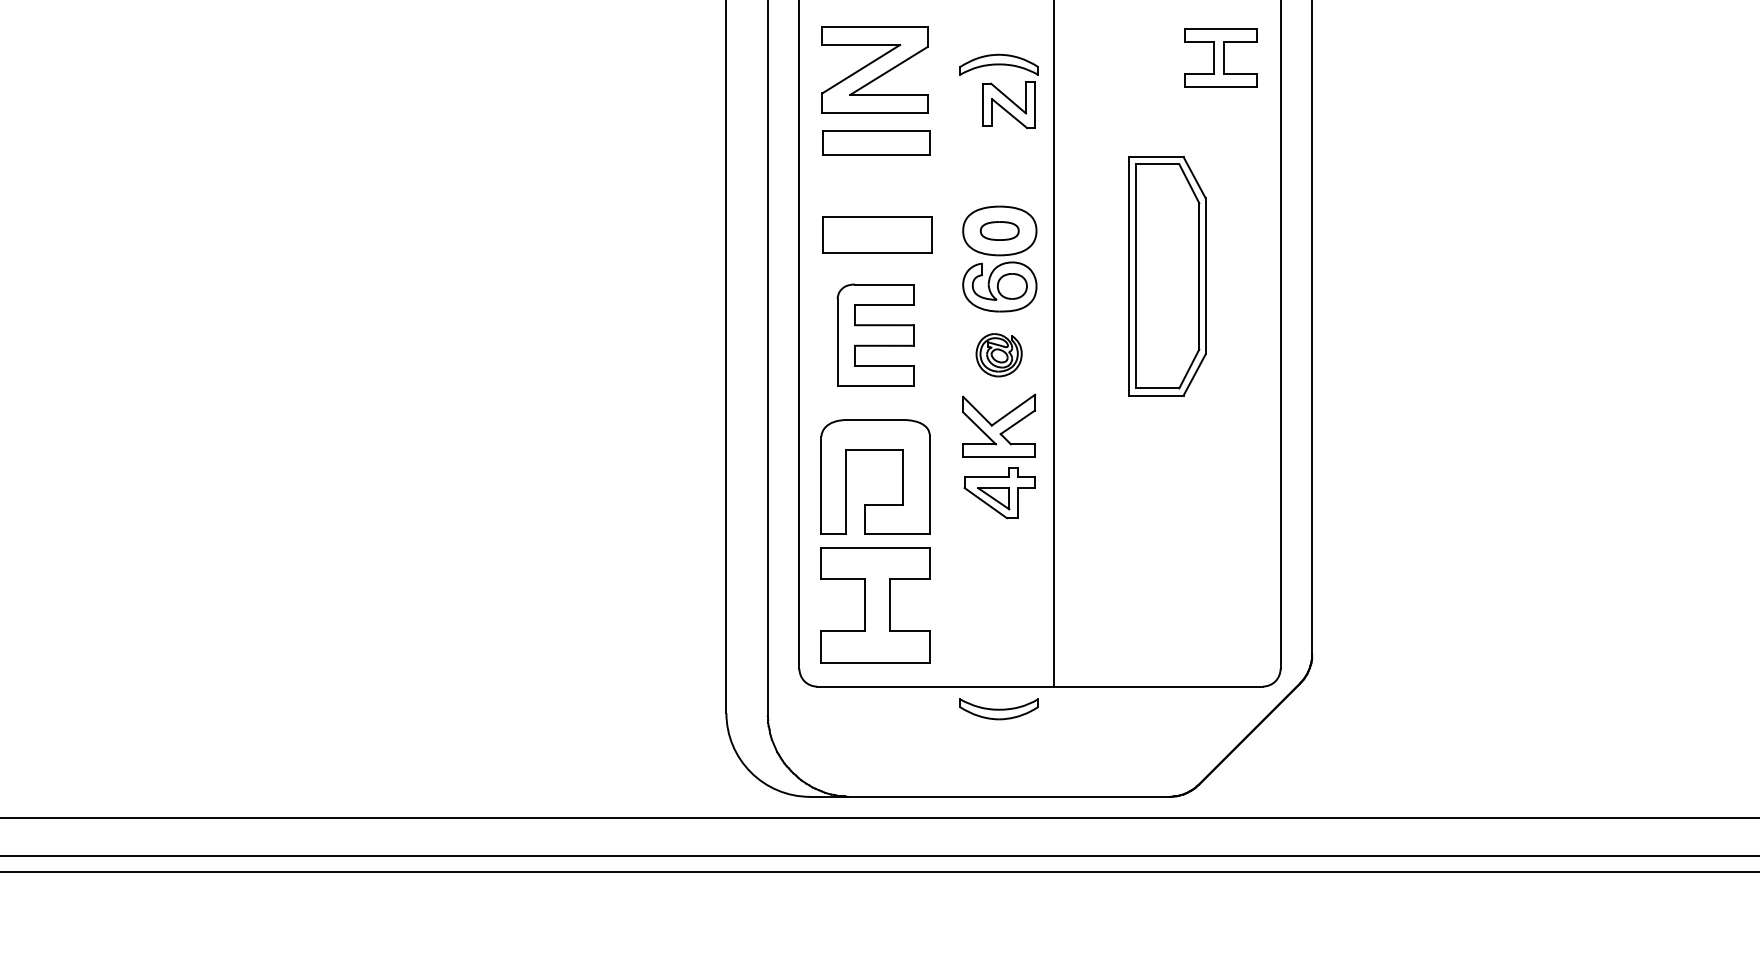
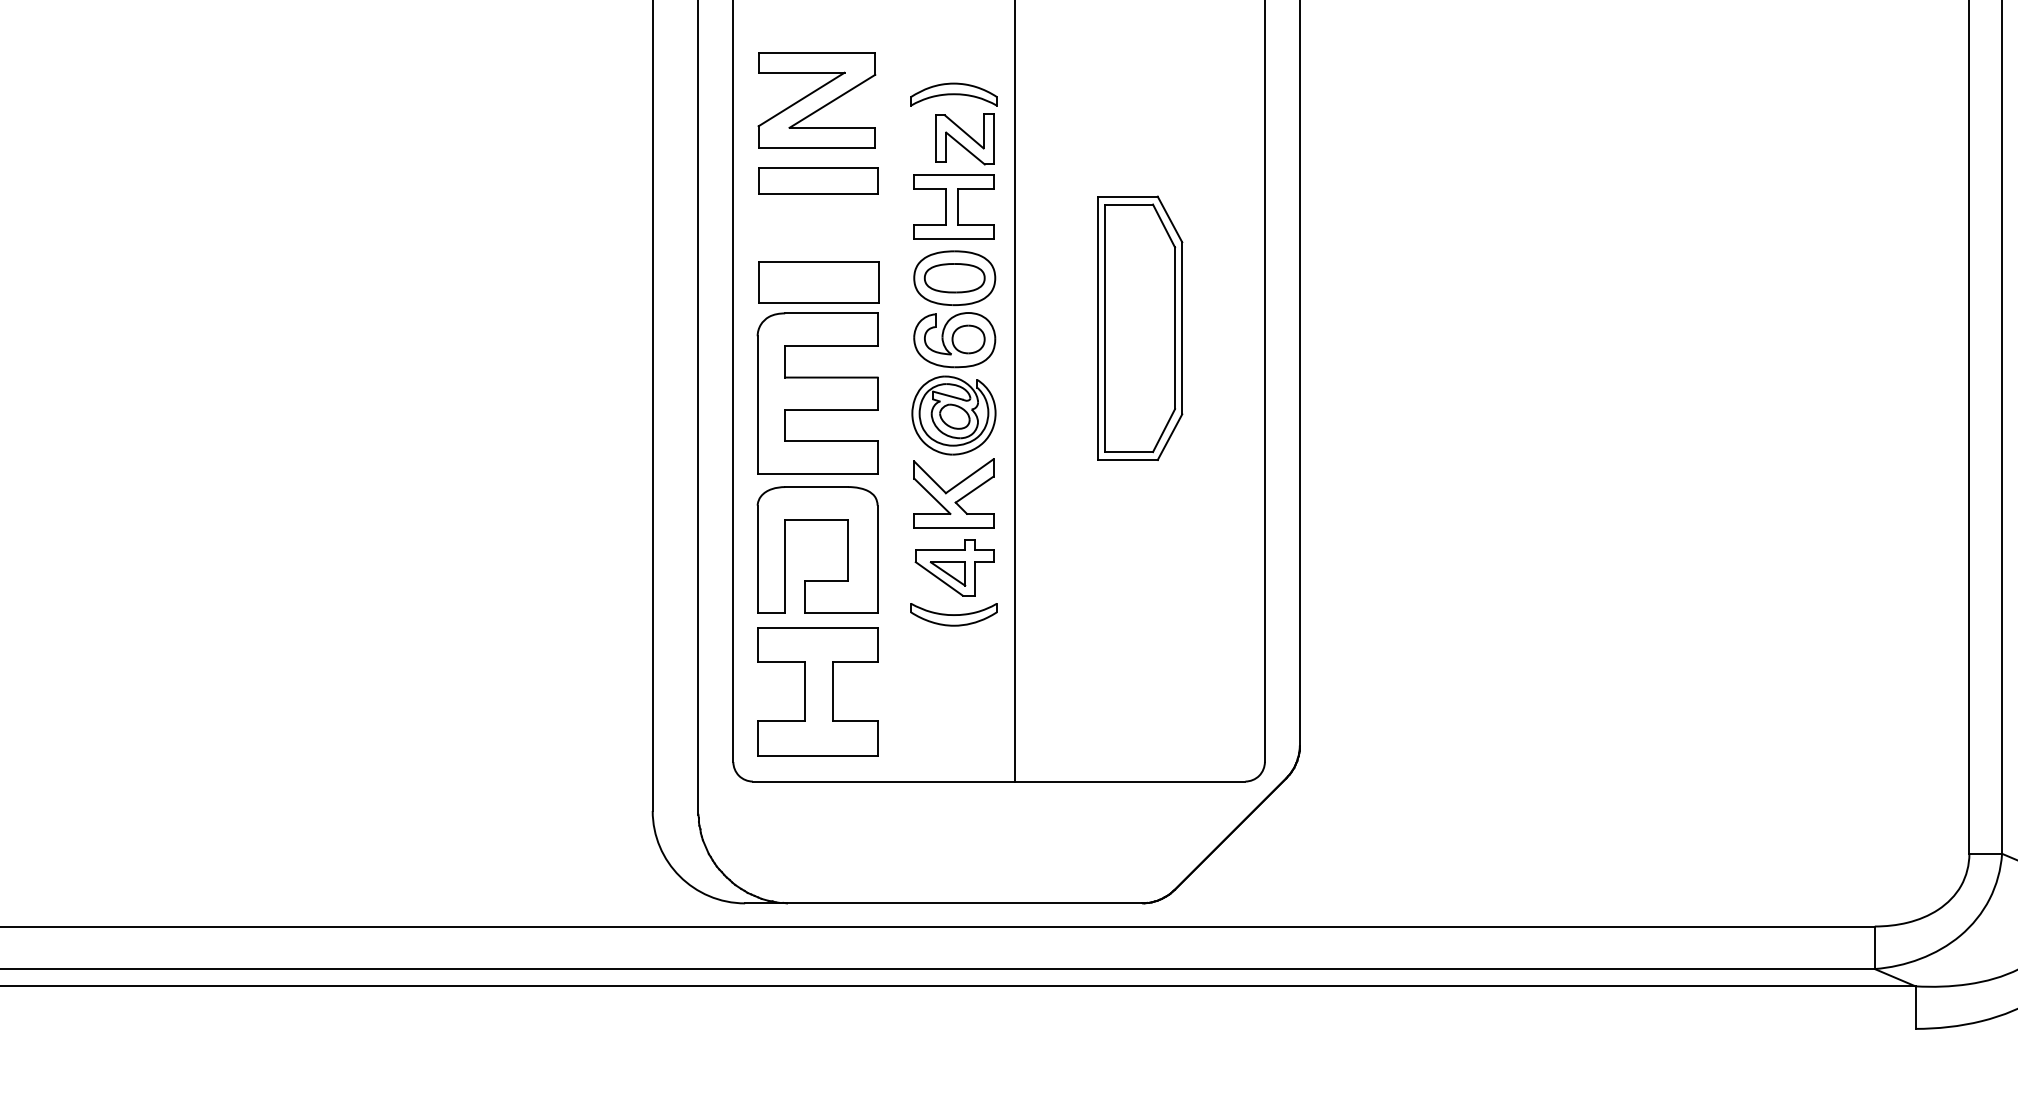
part: (1220, 57) -> (953, 206), moved
part: (999, 231) -> (954, 278), size x1.43
part: (875, 335) -> (817, 393), size x1.43
part: (998, 355) -> (953, 415), size x1.67
part: (998, 709) -> (953, 614), moved

